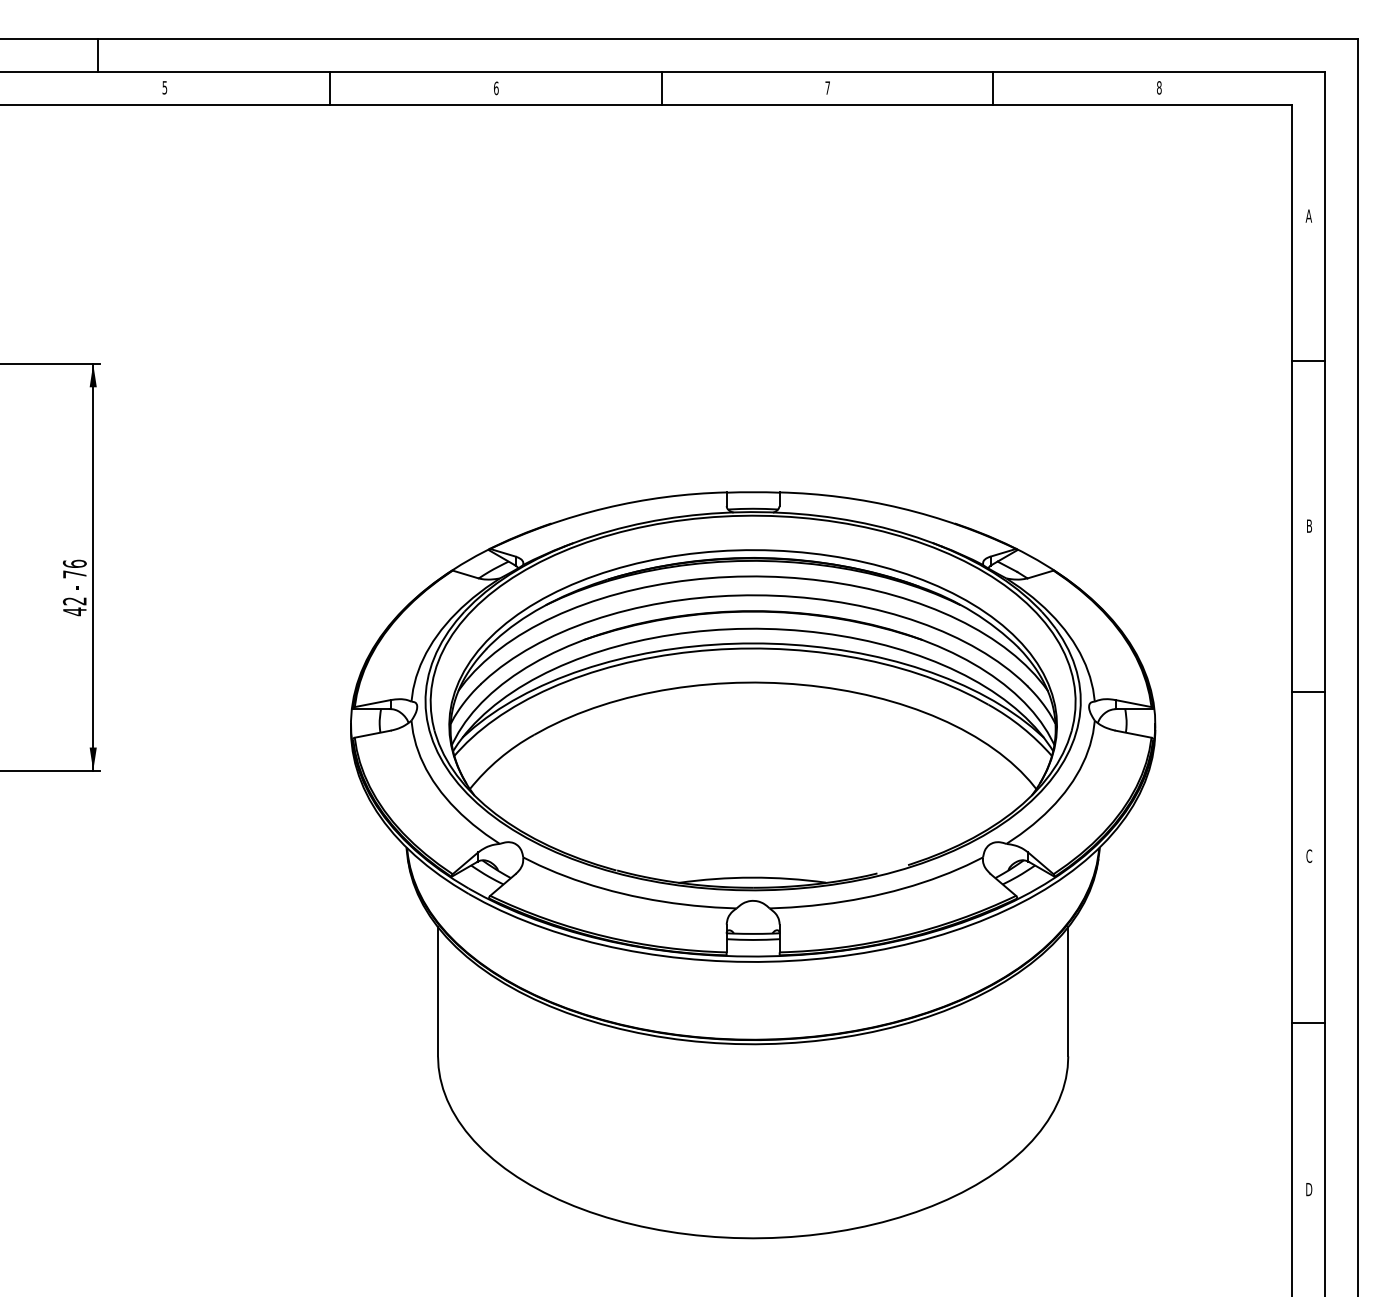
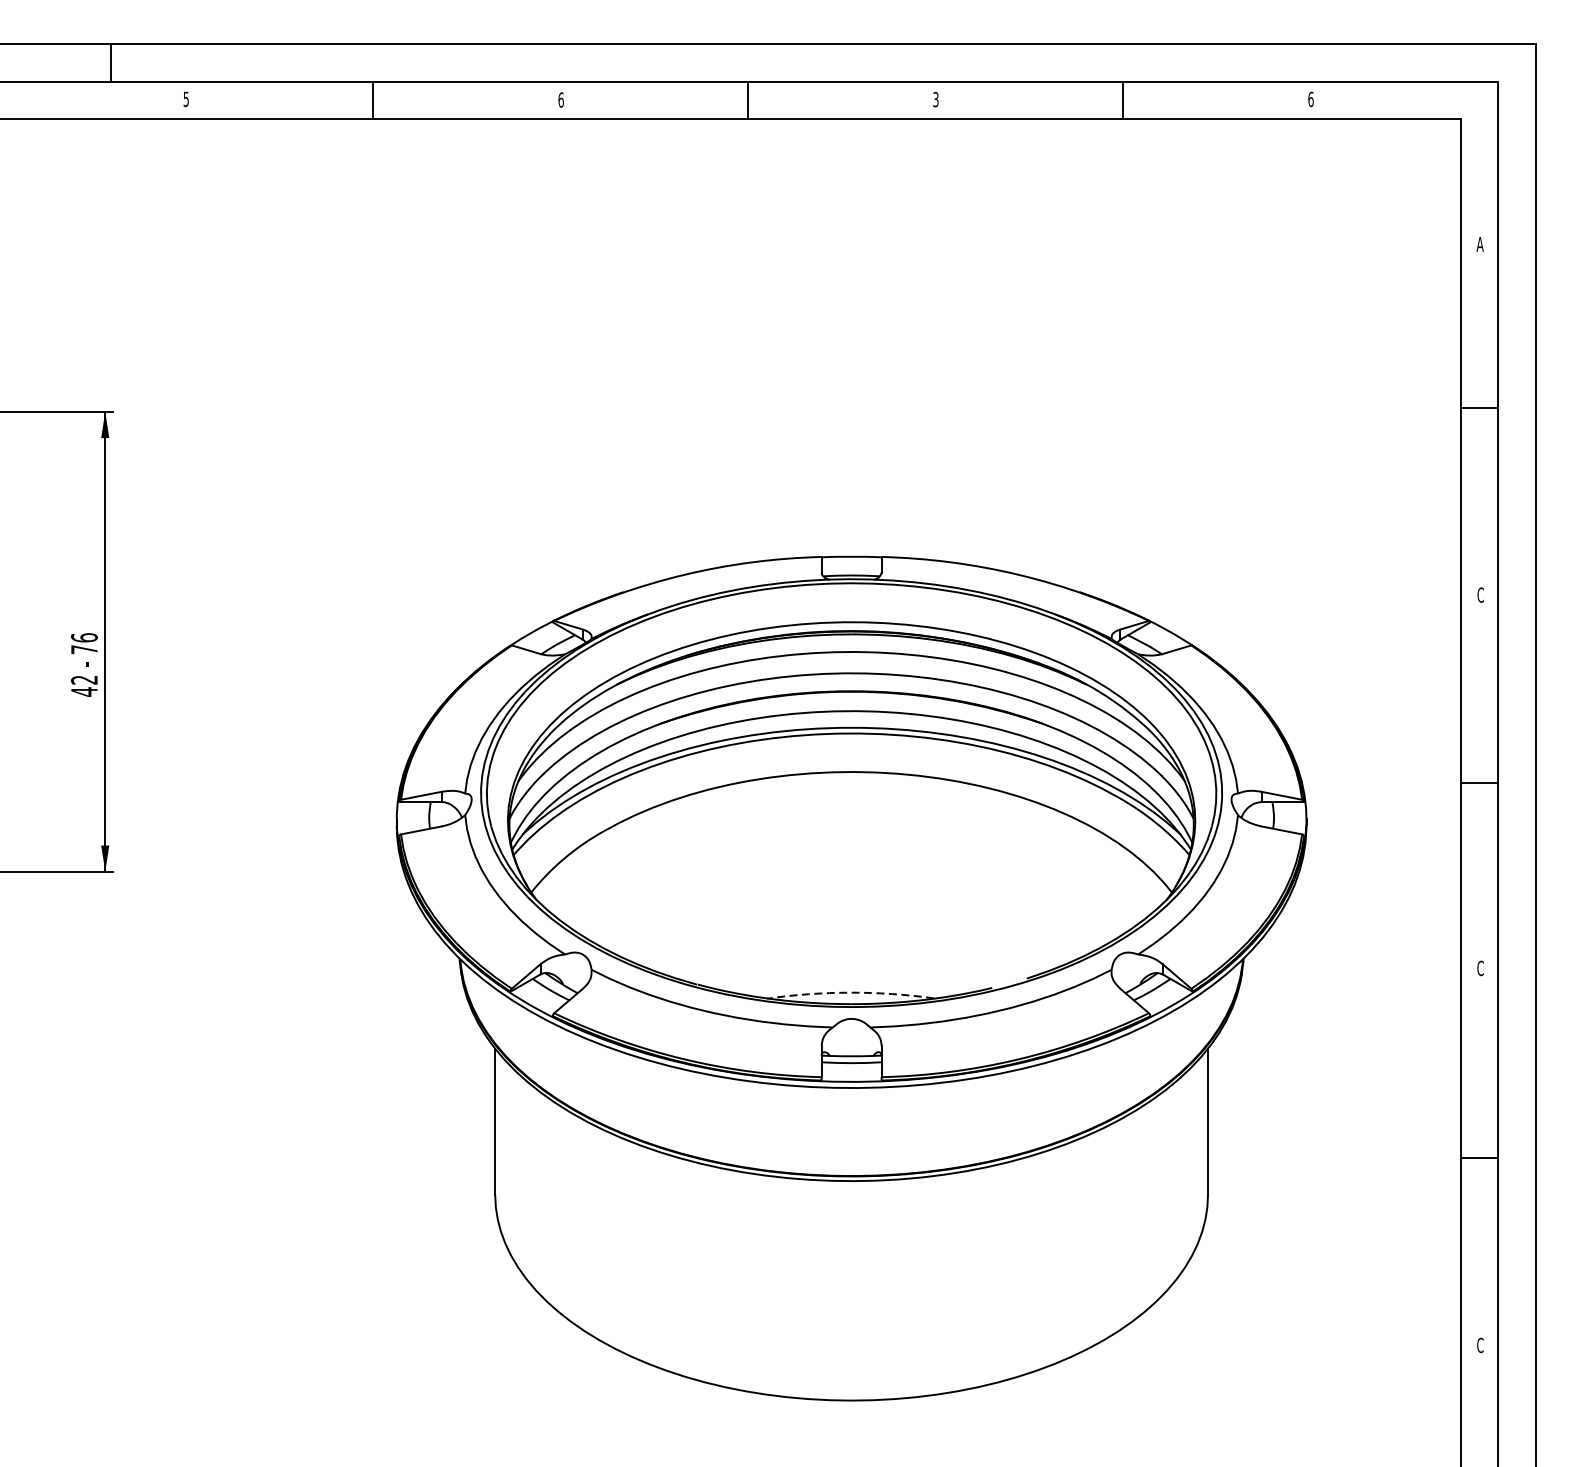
text: (827, 87) -> (935, 99), 7 -> 3
text: (1159, 87) -> (1311, 99), 8 -> 6
text: (1309, 525) -> (1480, 594), B -> C
arc: (752, 877) -> (850, 992), solid -> dashed
text: (1309, 1189) -> (1480, 1345), D -> C

